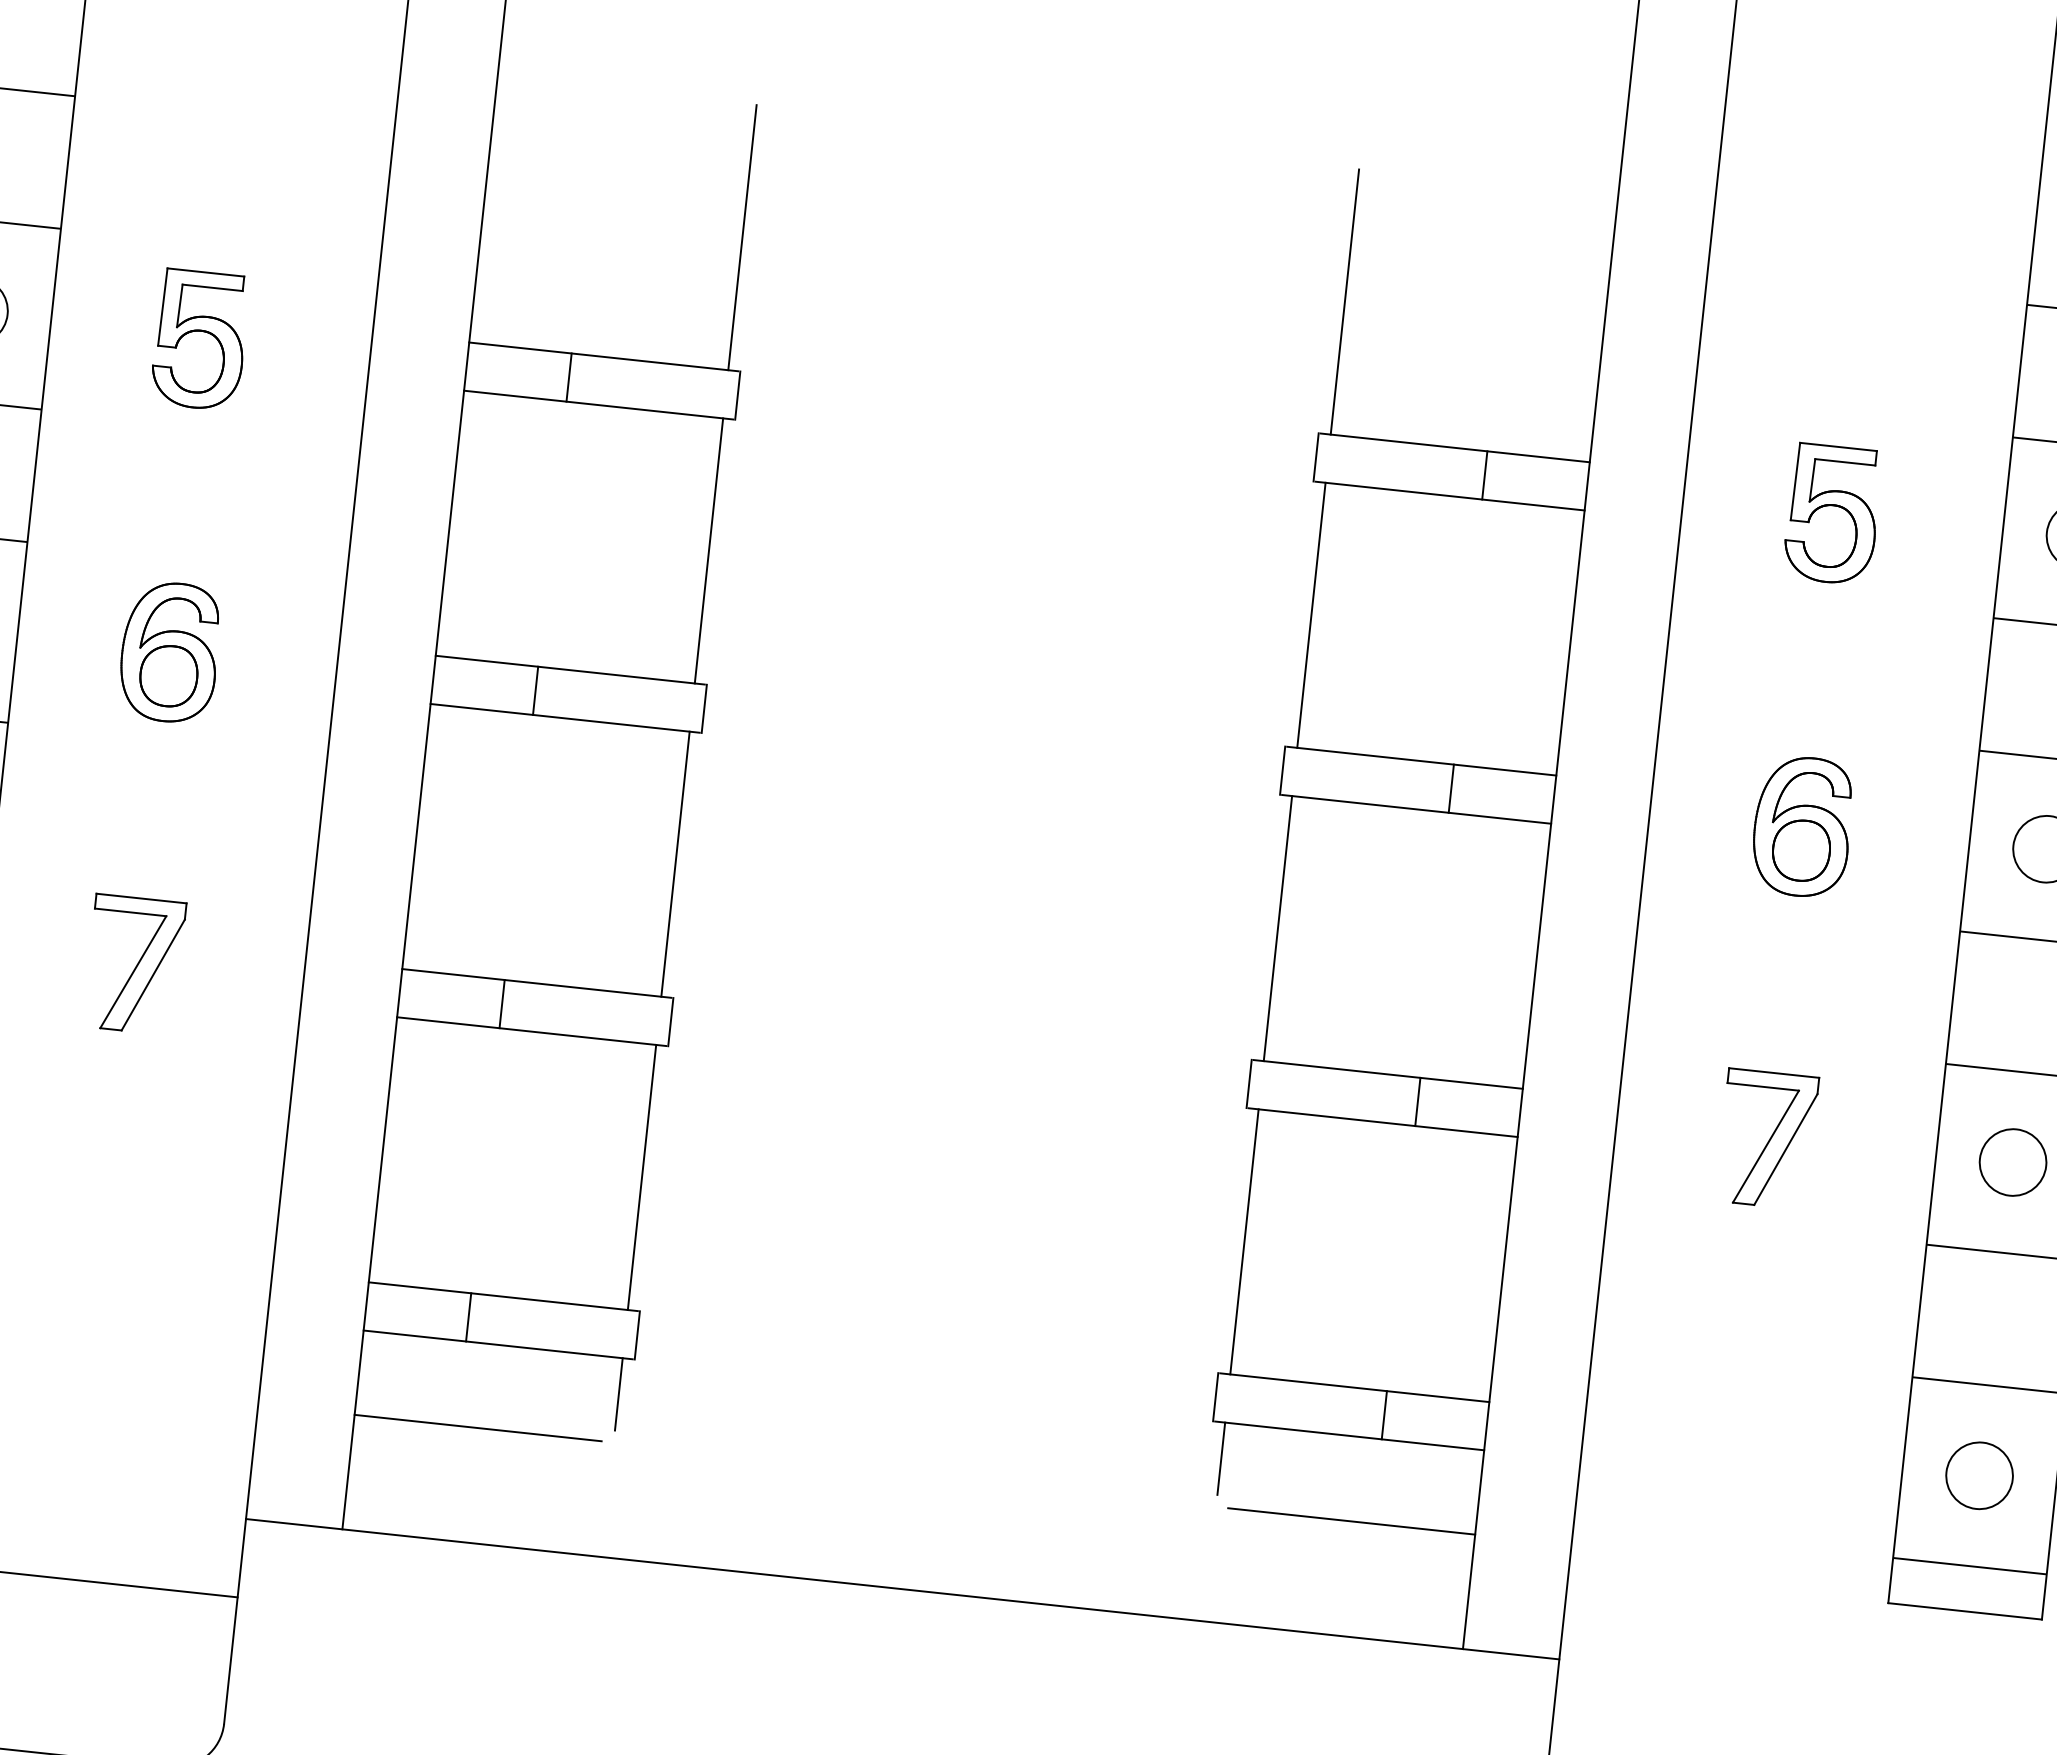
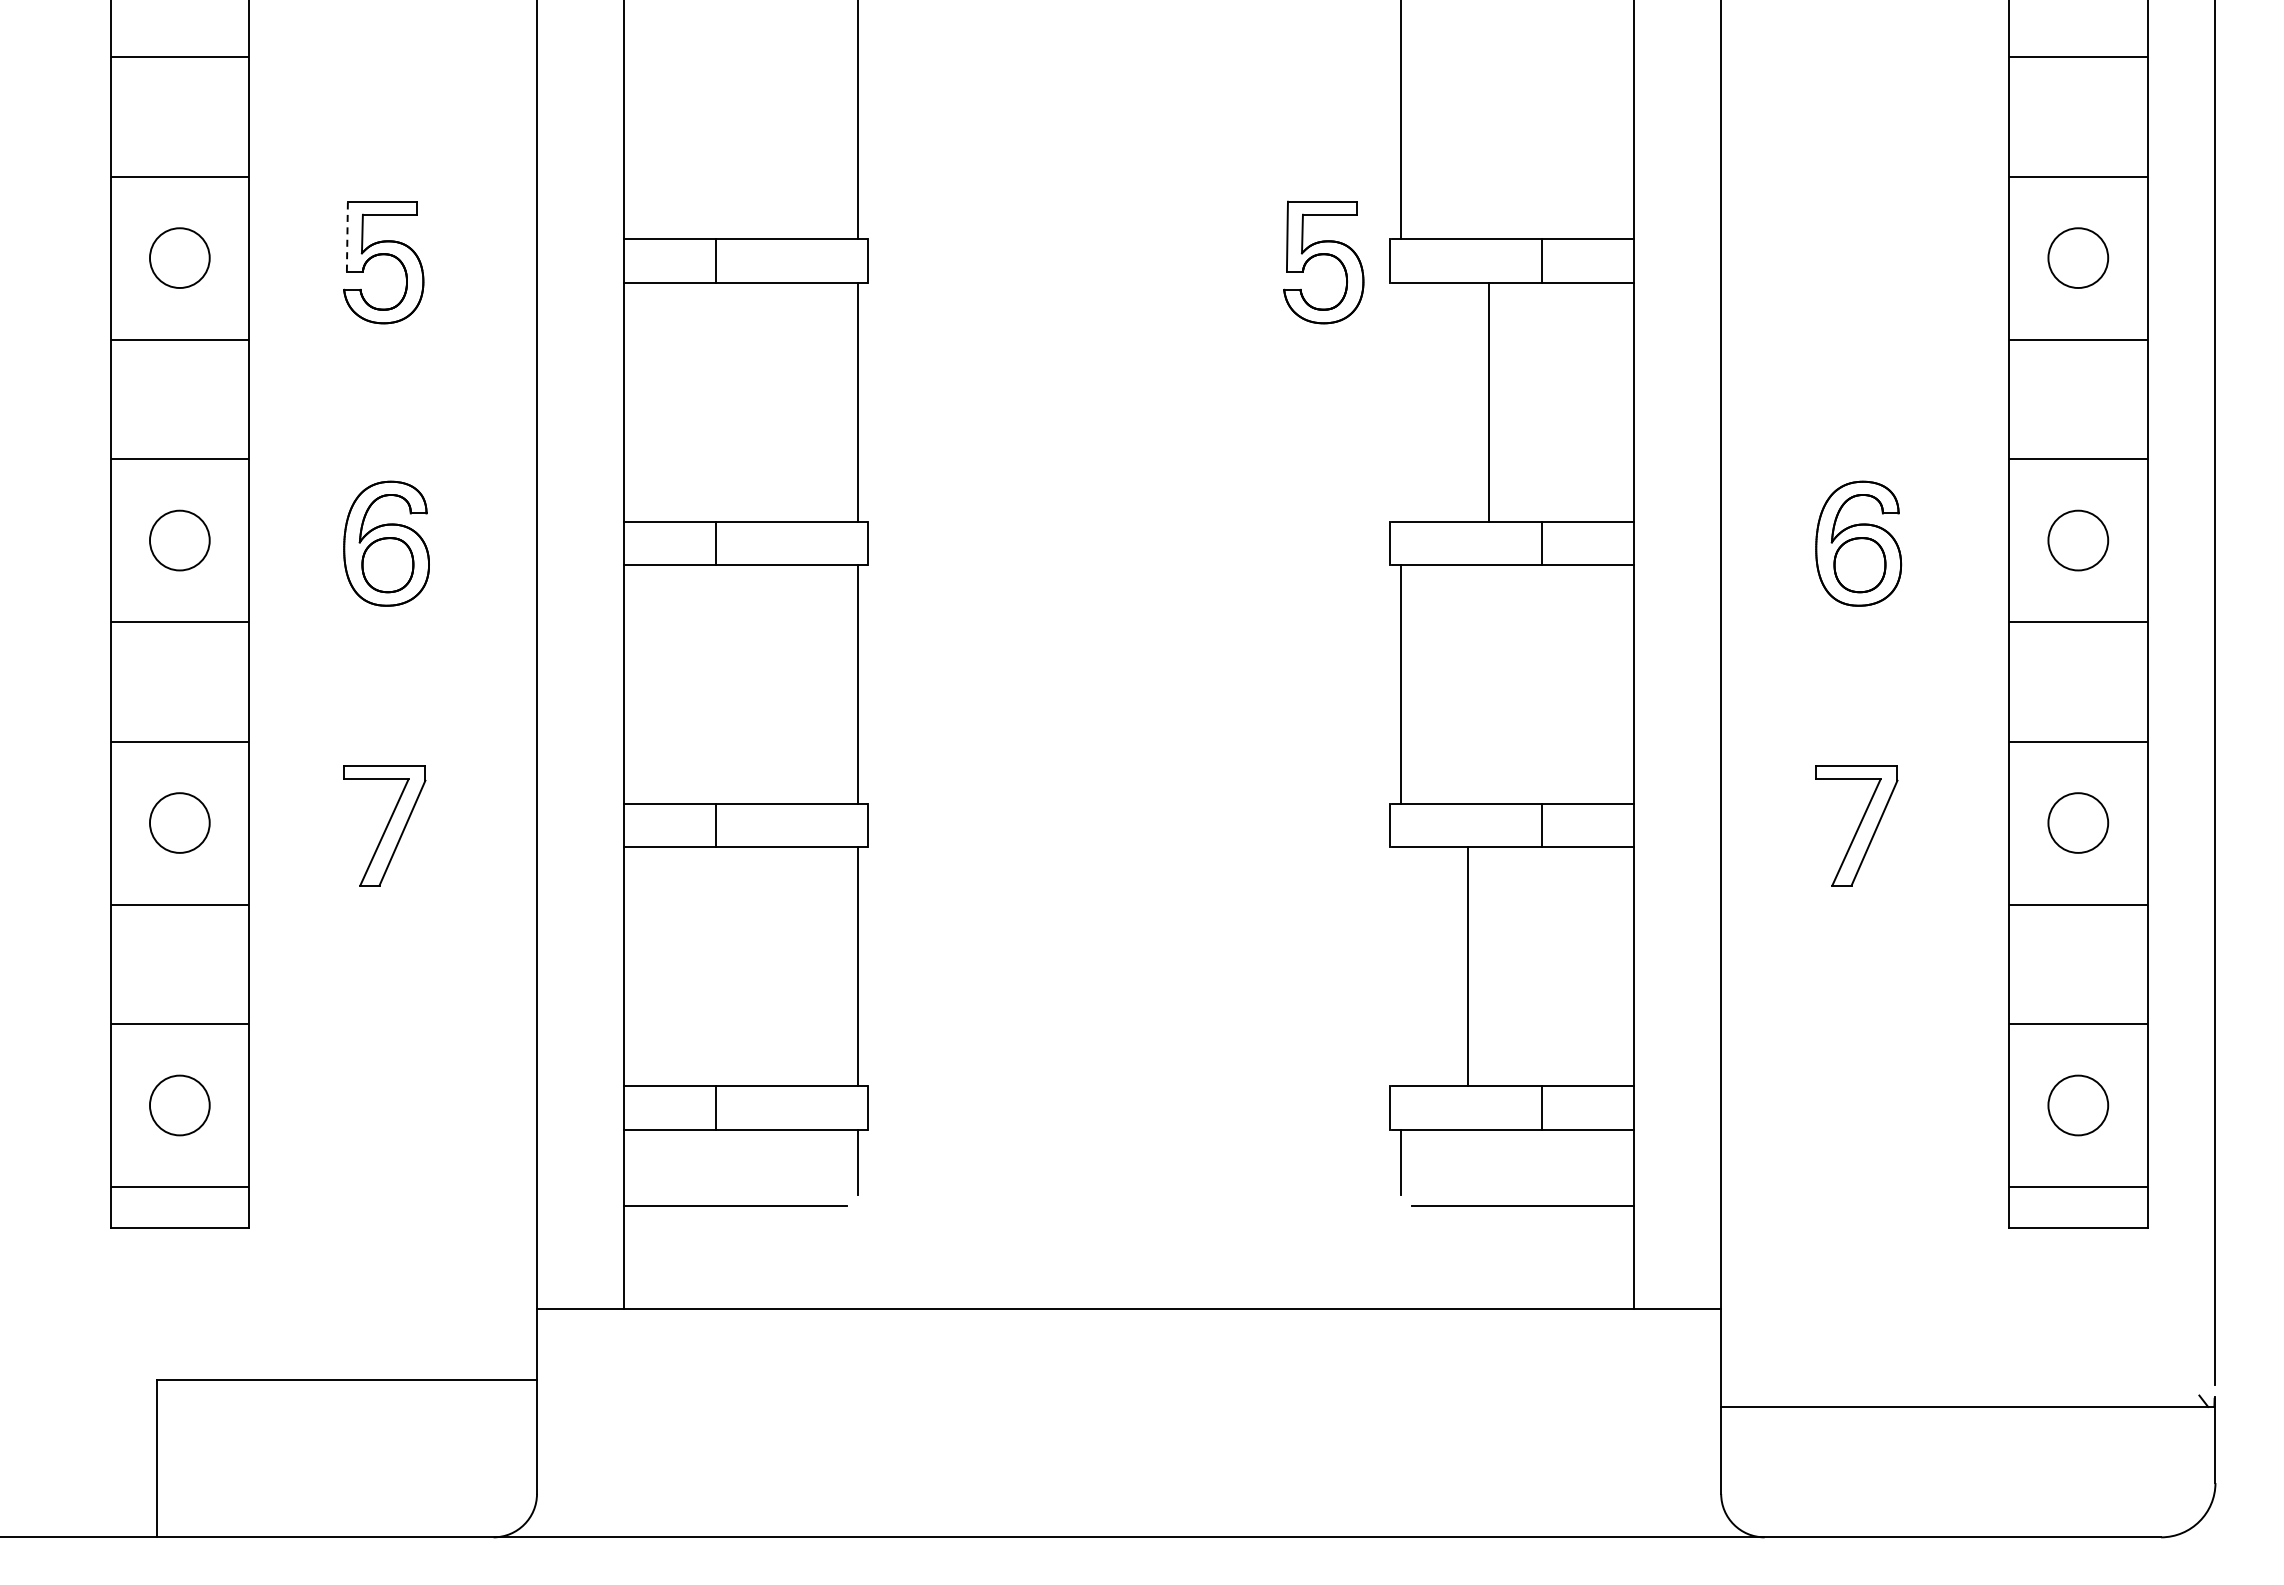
line: (162, 306) -> (347, 236), solid -> dashed
part: (1833, 506) -> (1323, 255), moved
line: (1311, 614) -> (1488, 401), moved
line: (1244, 1241) -> (1467, 966), moved

